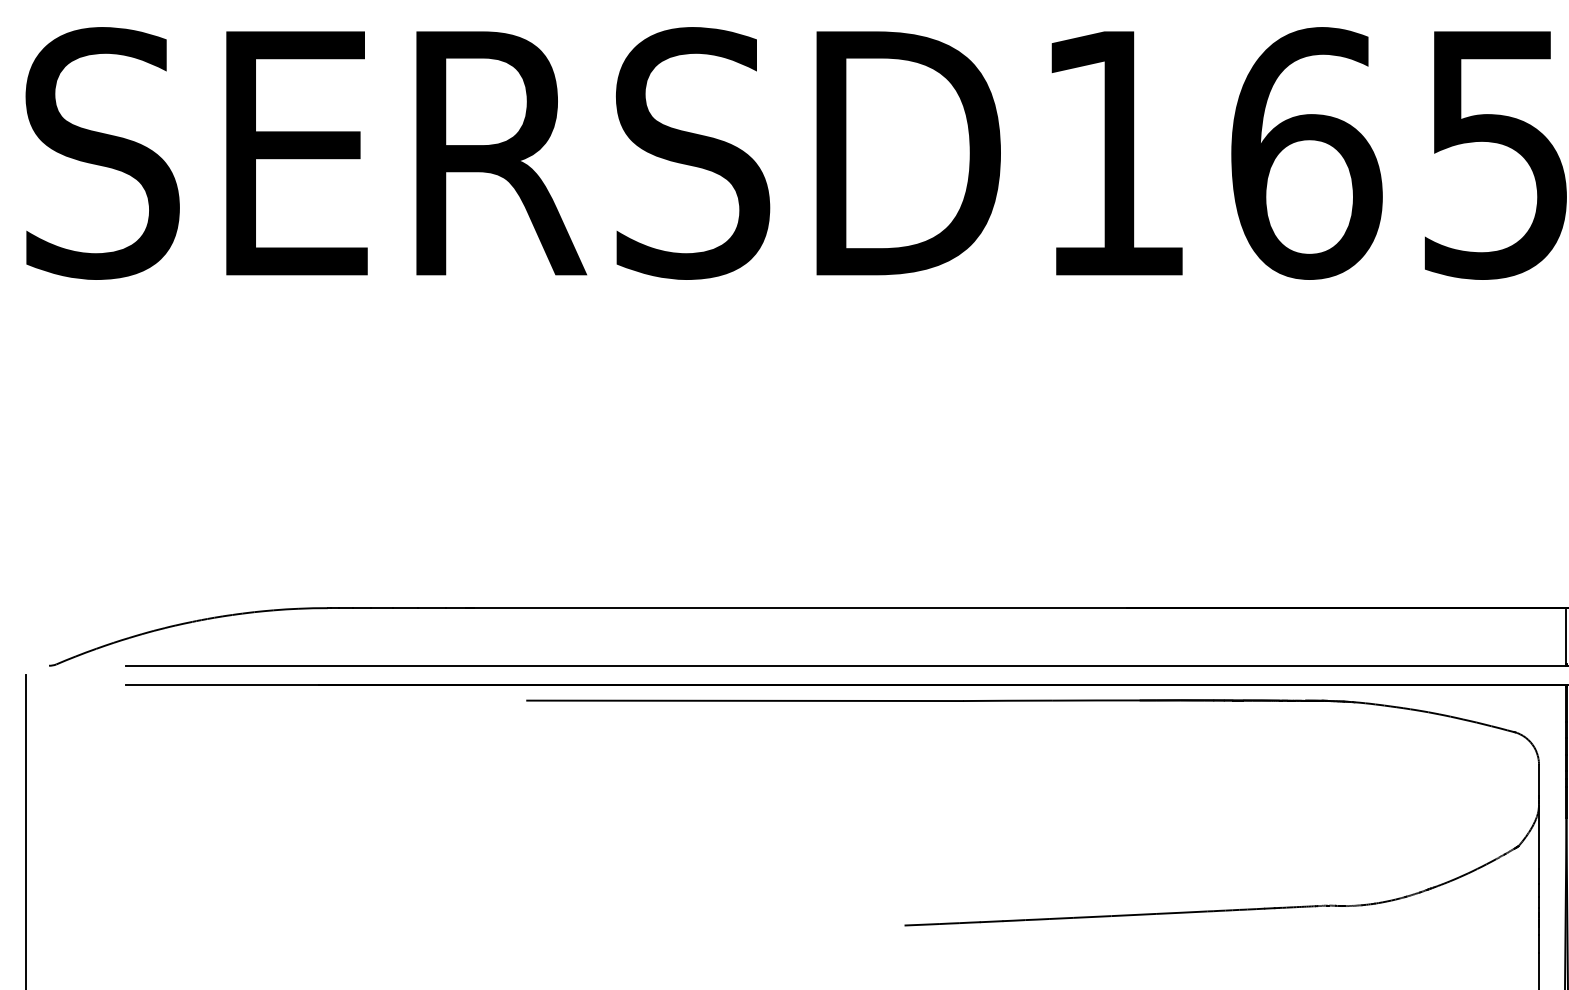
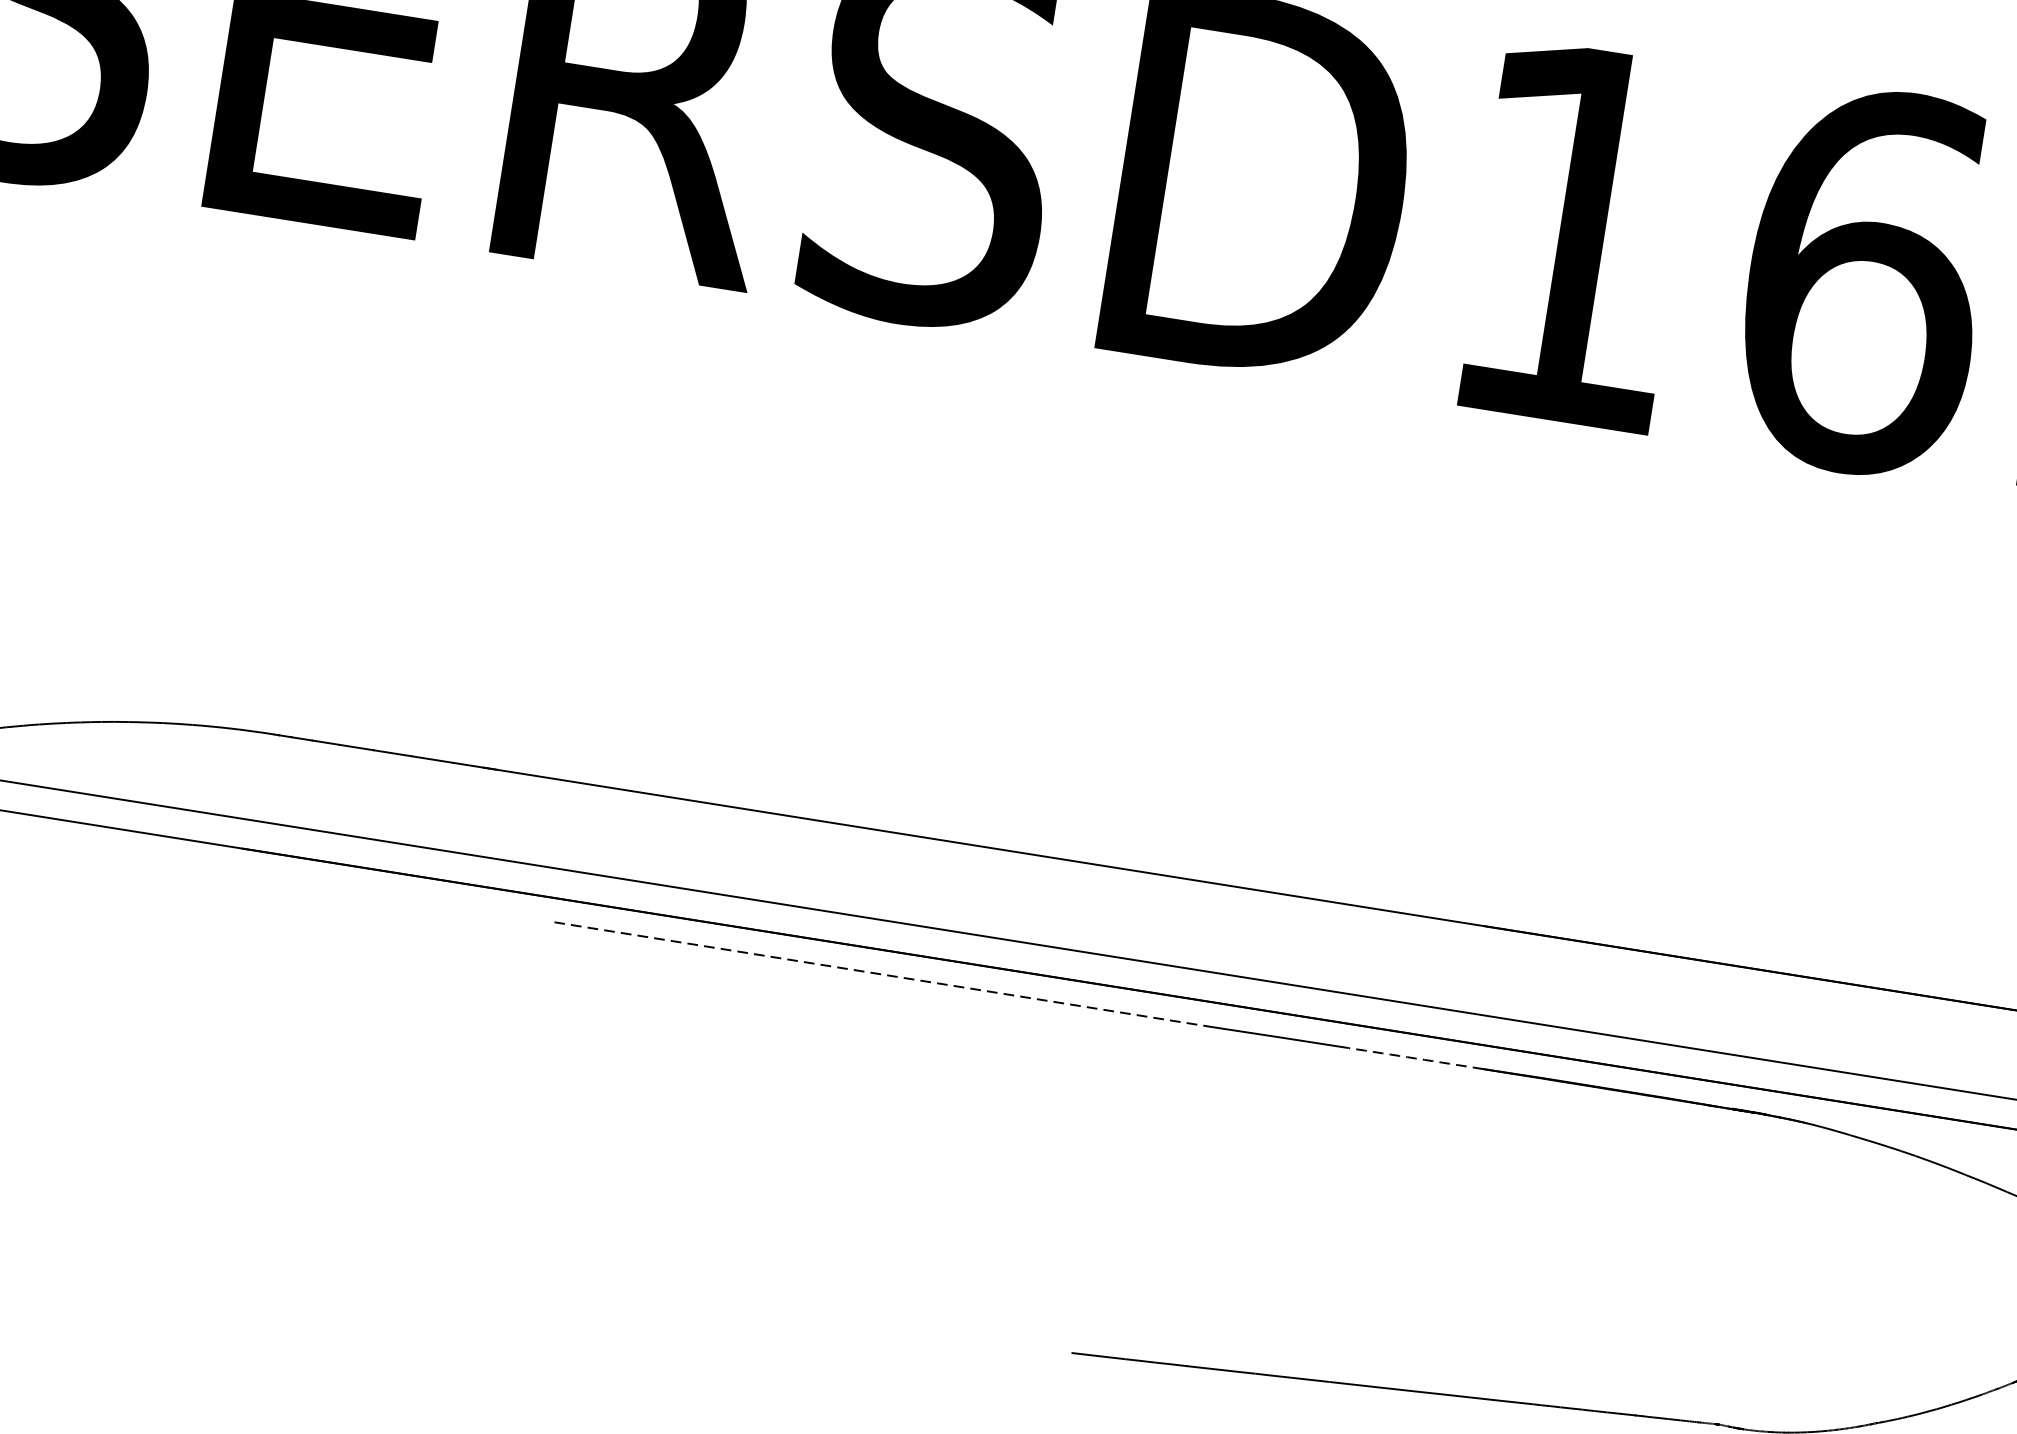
line: (745, 700) -> (884, 974), solid -> dashed
arc: (1096, 700) -> (1415, 1058), solid -> dashed

